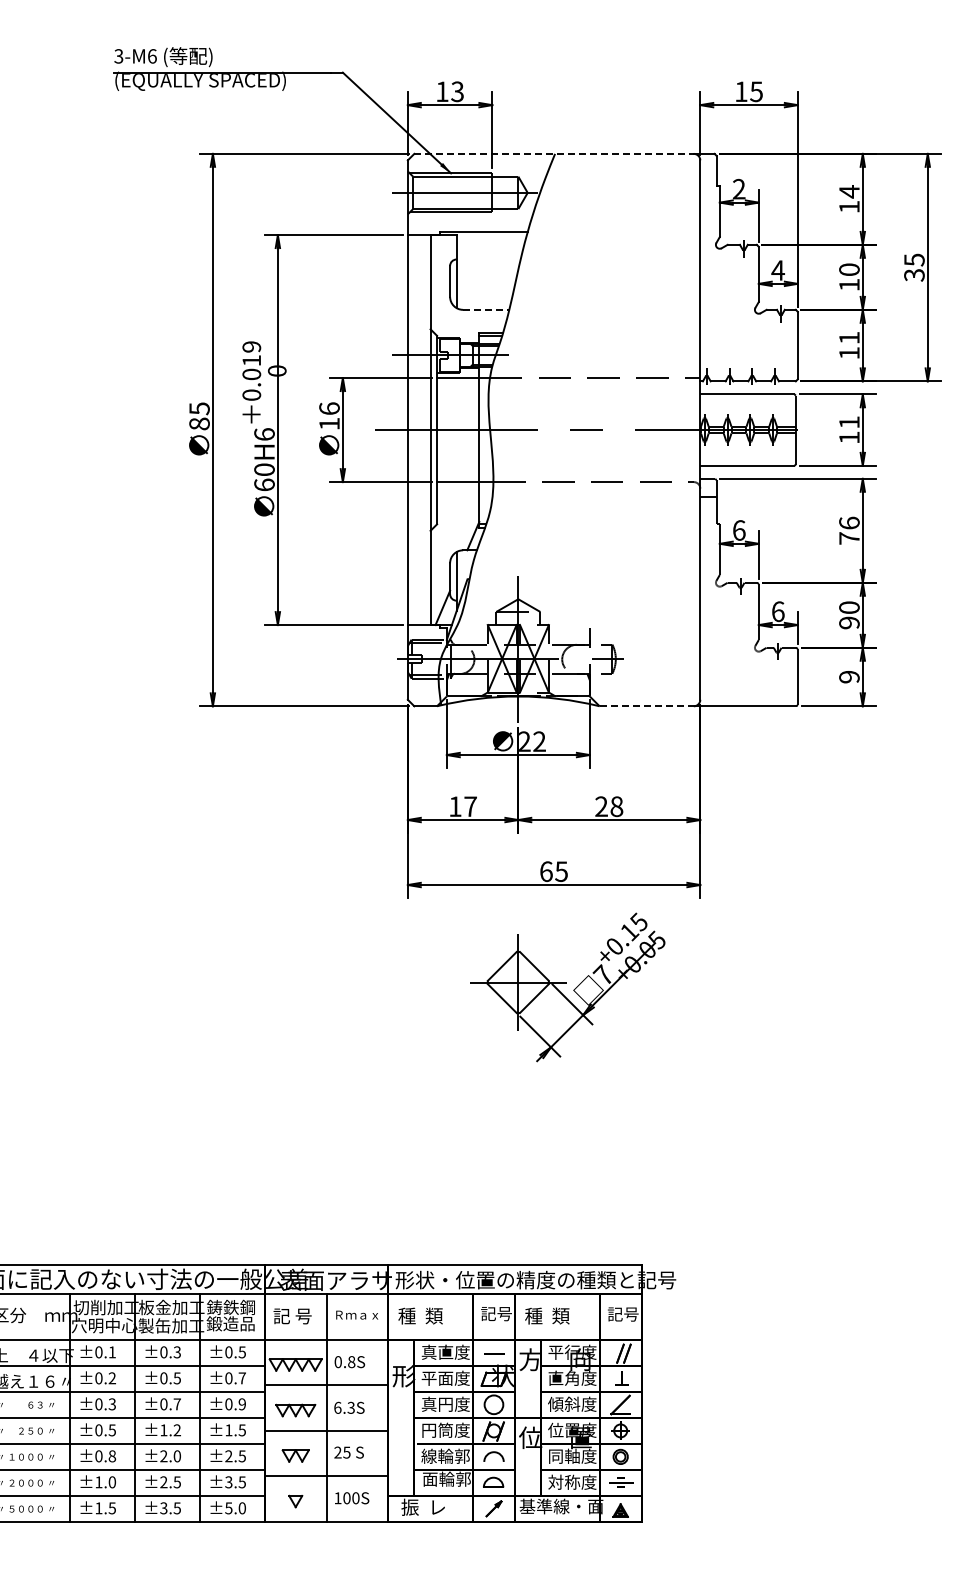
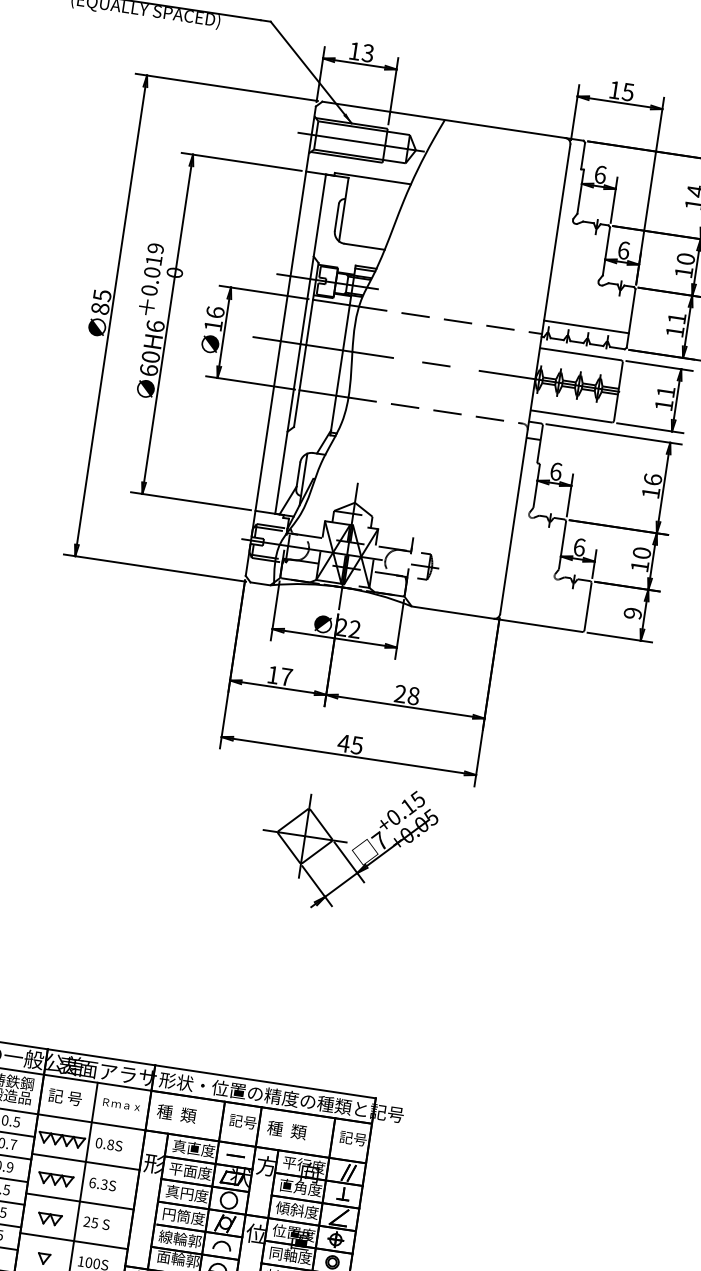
line: (554, 153) -> (444, 119), dashed -> solid
text: (738, 188) -> (599, 173), 2 -> 6
text: (777, 270) -> (623, 250), 4 -> 6
line: (486, 309) -> (364, 246), dashed -> solid
line: (748, 362) -> (586, 326), added
text: (849, 538) -> (651, 492), 76 -> 16
text: (849, 622) -> (640, 566), 90 -> 10
line: (647, 706) -> (453, 612), dashed -> solid
text: (546, 871) -> (344, 743), 65 -> 45

